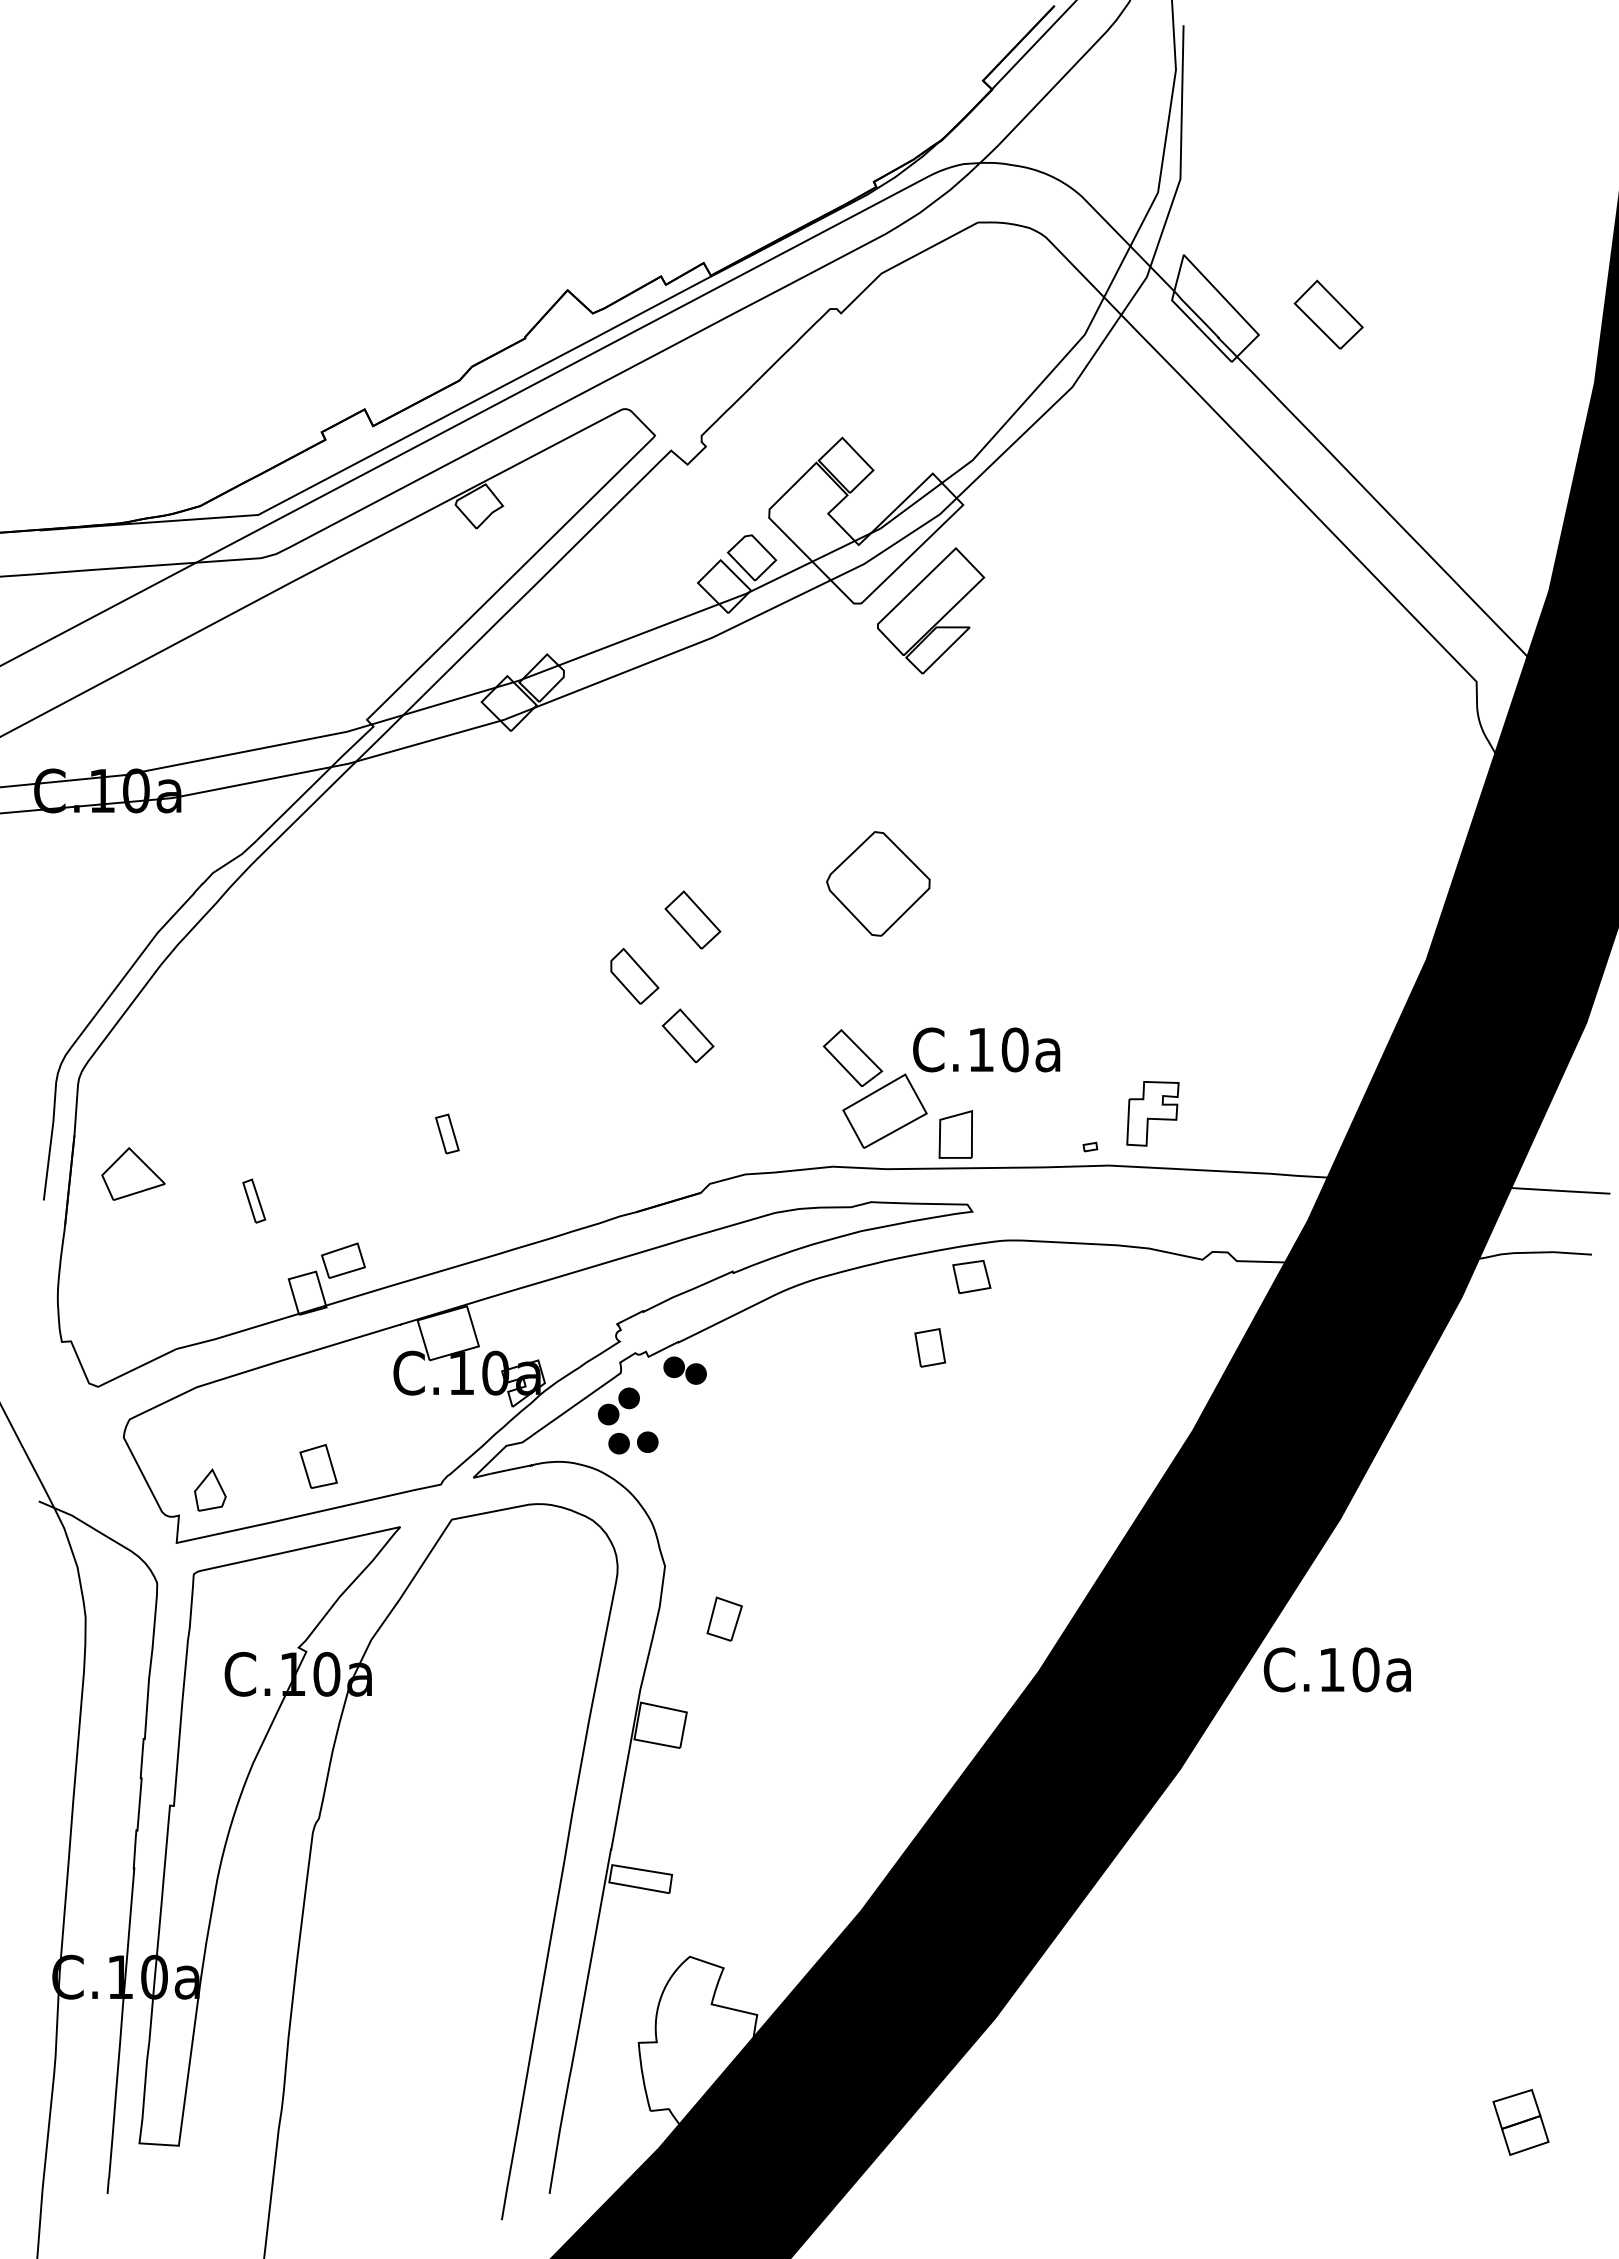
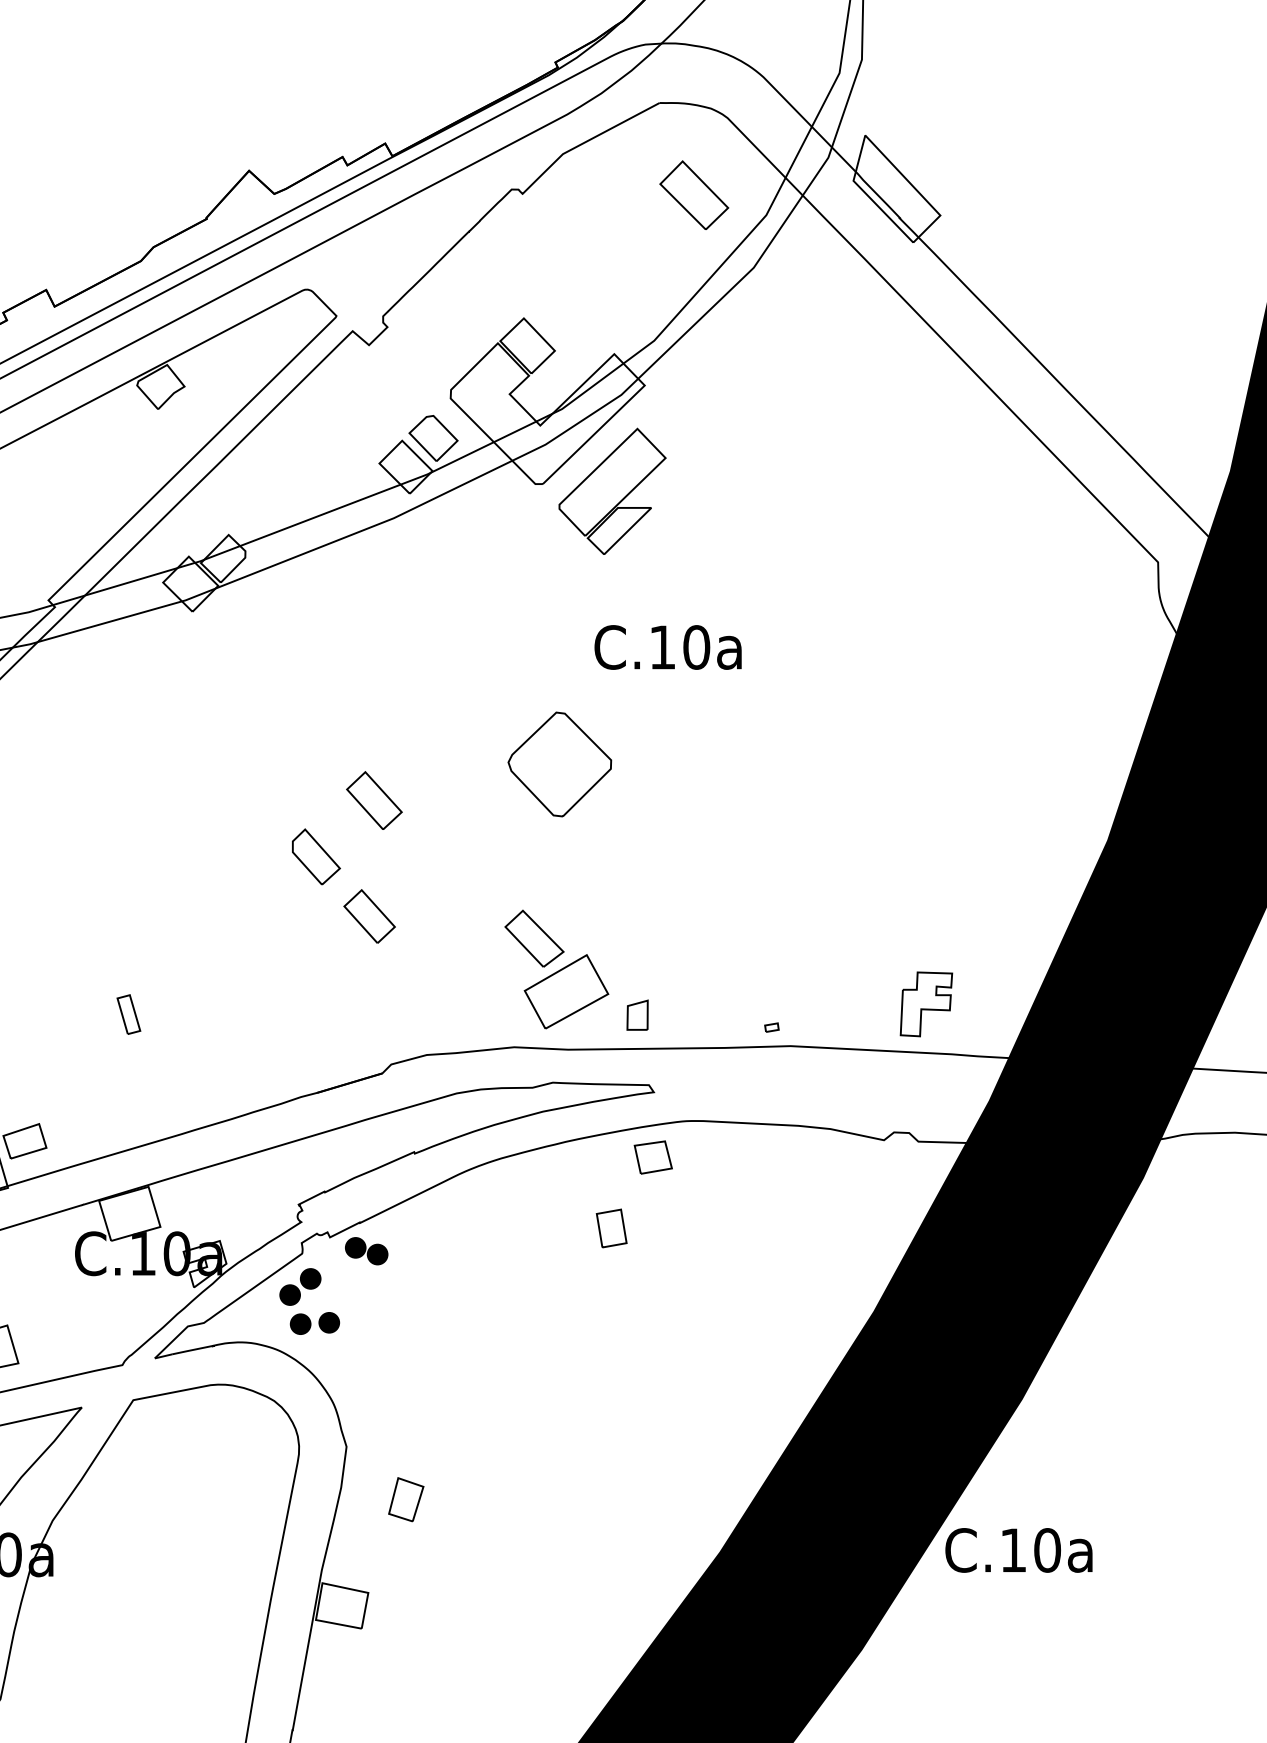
part: (1328, 314) -> (694, 195), moved
text: (986, 1049) -> (668, 647), moved
part: (1152, 1113) -> (926, 1004), moved
part: (956, 1134) -> (638, 1015), size x0.62

